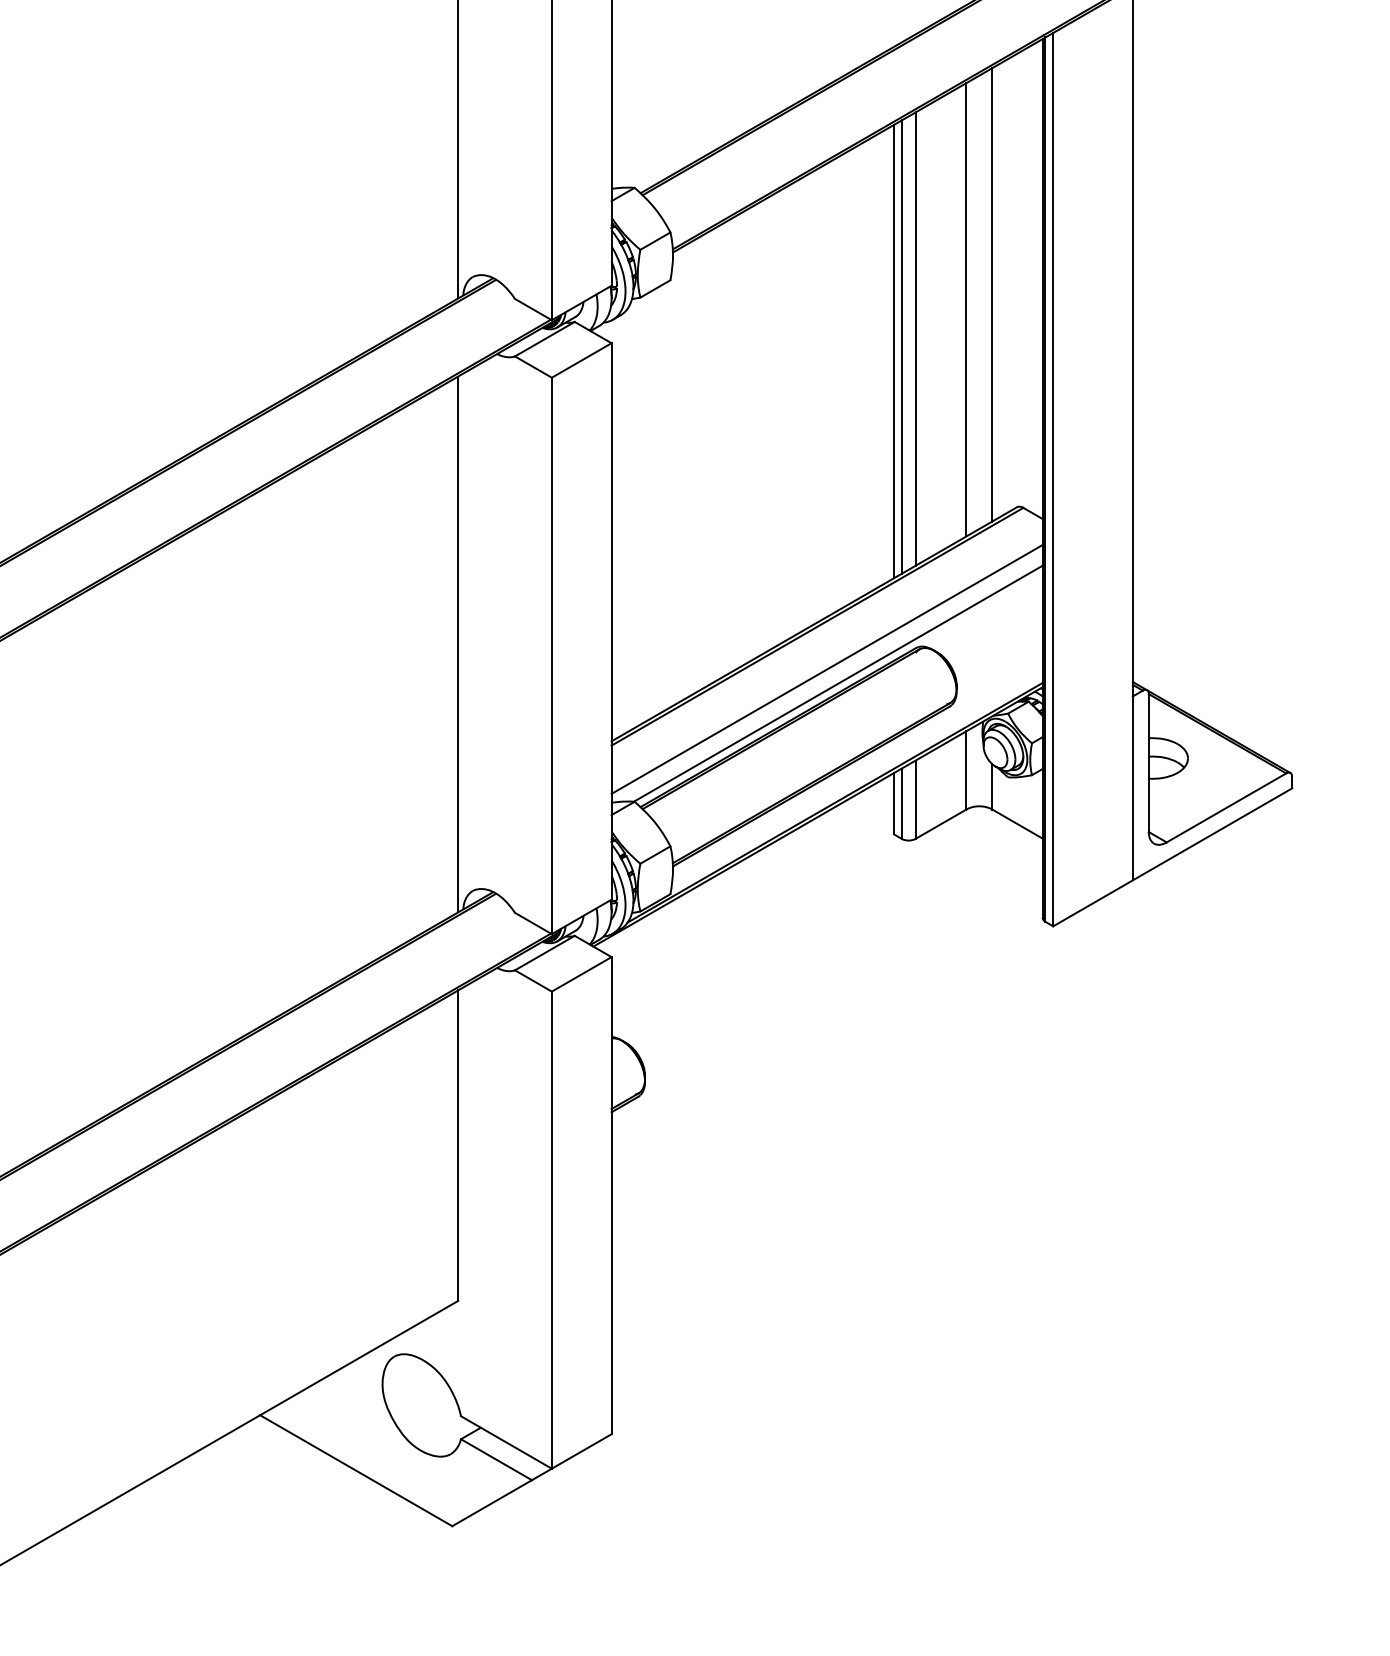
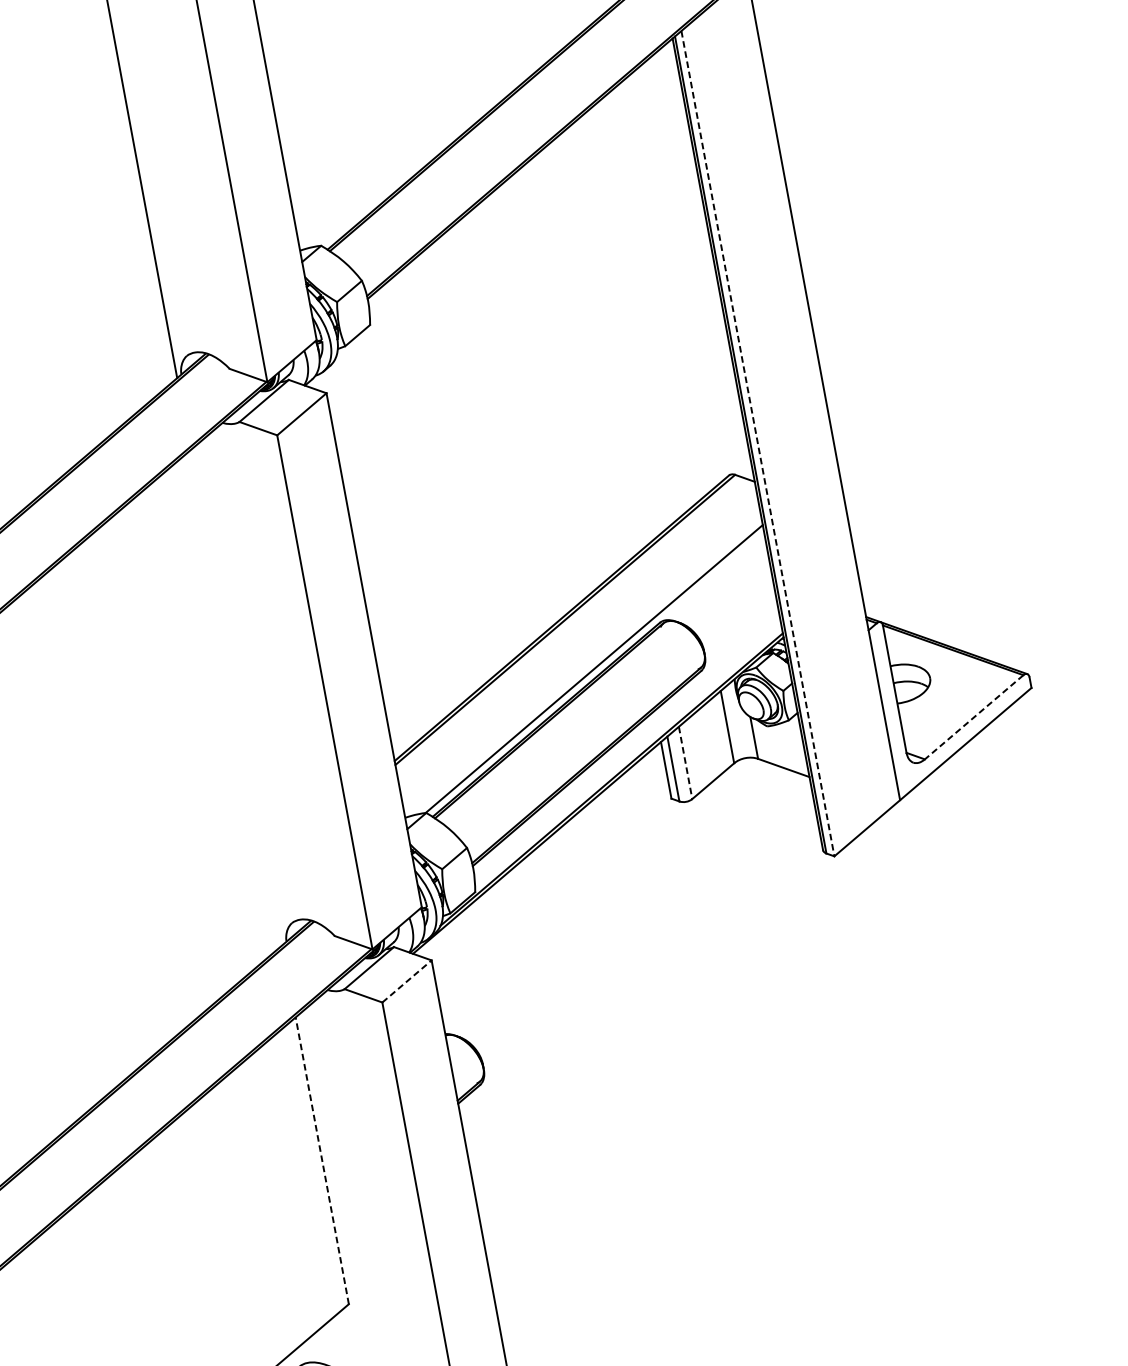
line: (992, 294) -> (670, 283), removed
line: (966, 309) -> (648, 301), removed
line: (915, 338) -> (606, 336), removed
line: (901, 346) -> (594, 346), removed
line: (893, 351) -> (588, 352), removed
line: (1053, 479) -> (758, 443), solid -> dashed
line: (458, 644) -> (236, 697), removed
line: (826, 669) -> (580, 657), removed
line: (915, 800) -> (685, 763), solid -> dashed
line: (1226, 807) -> (974, 716), solid -> dashed
line: (582, 974) -> (407, 981), solid -> dashed
line: (458, 1145) -> (322, 1160), solid -> dashed

